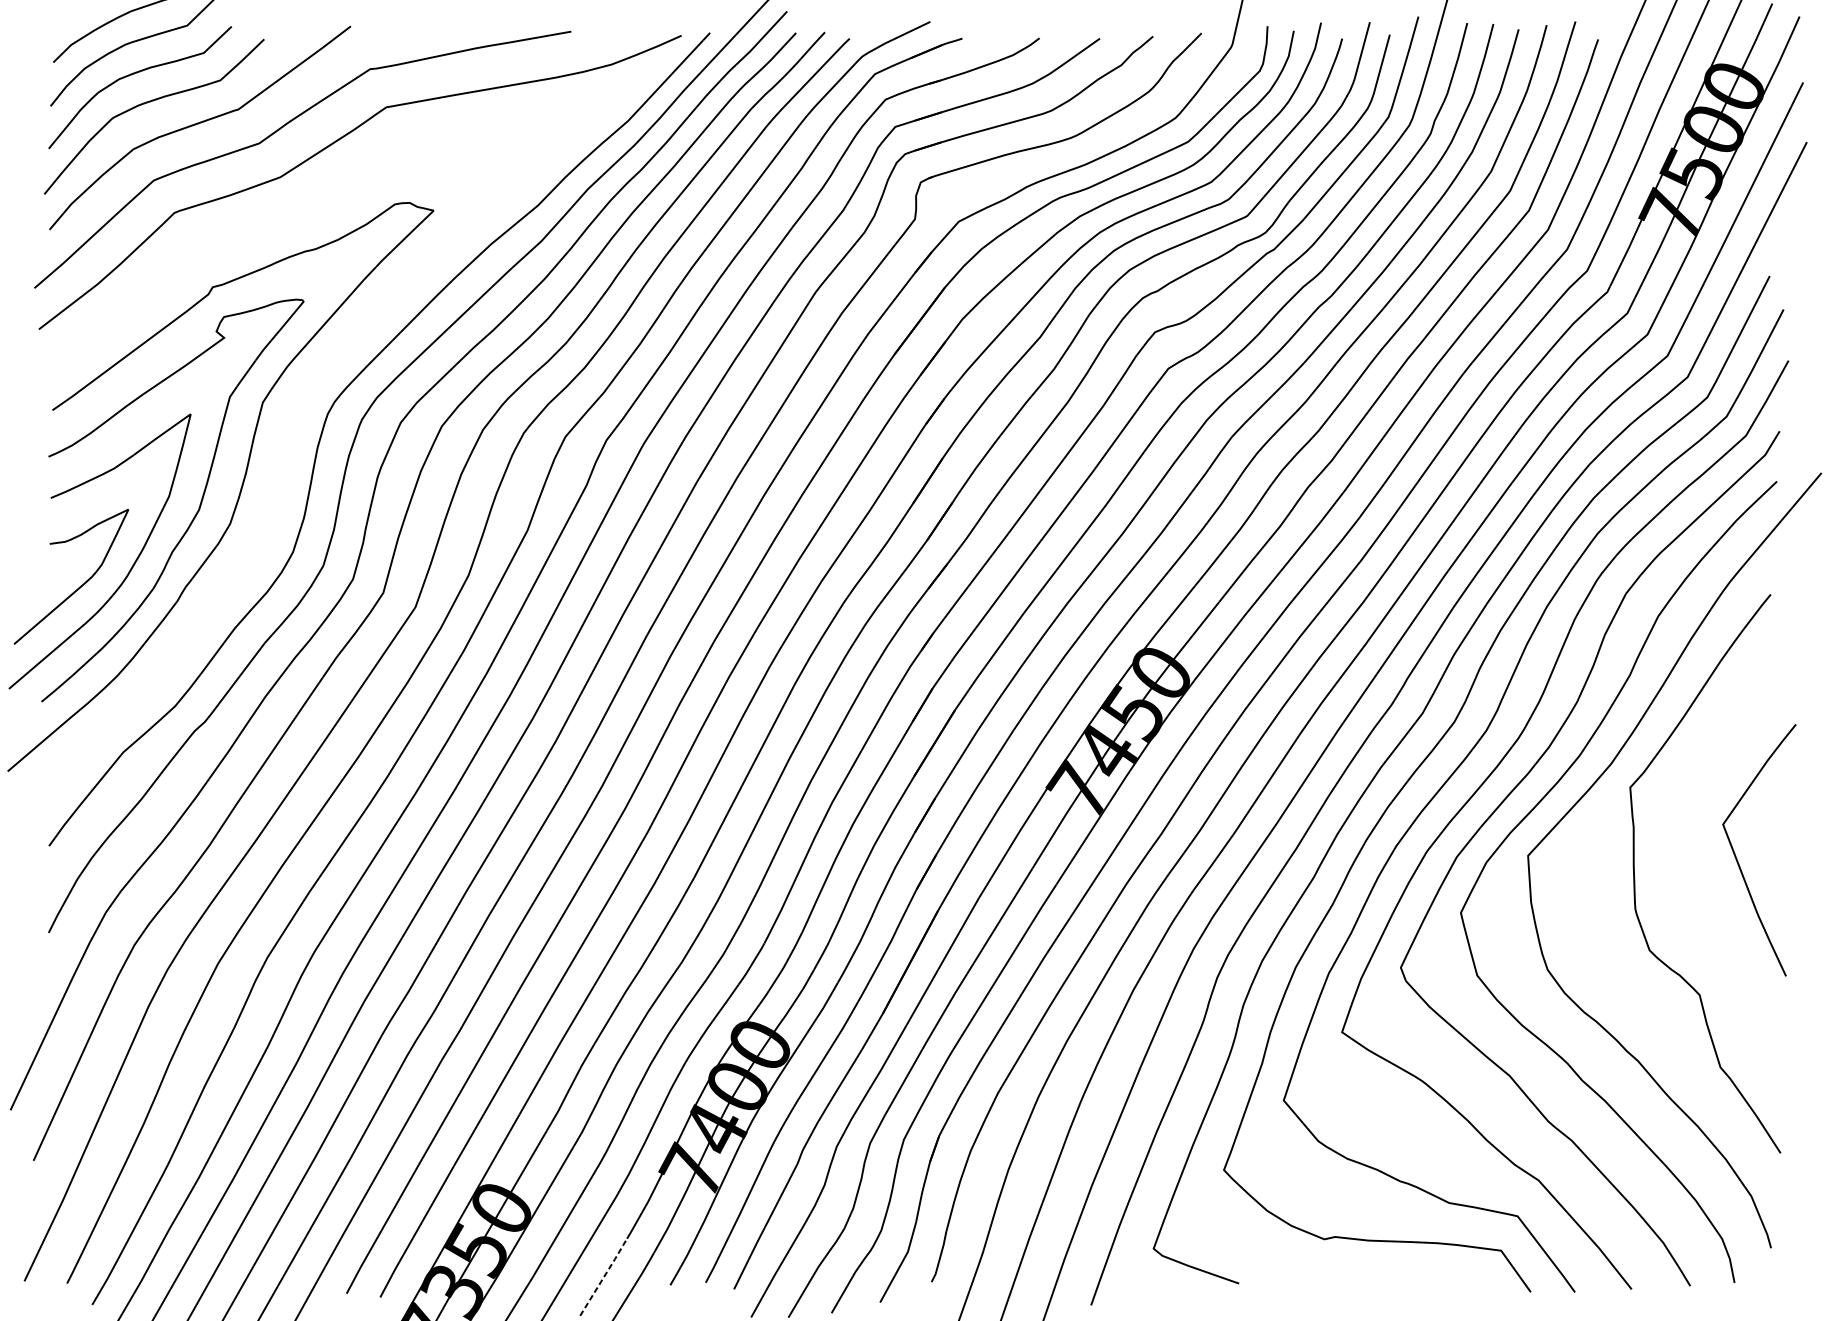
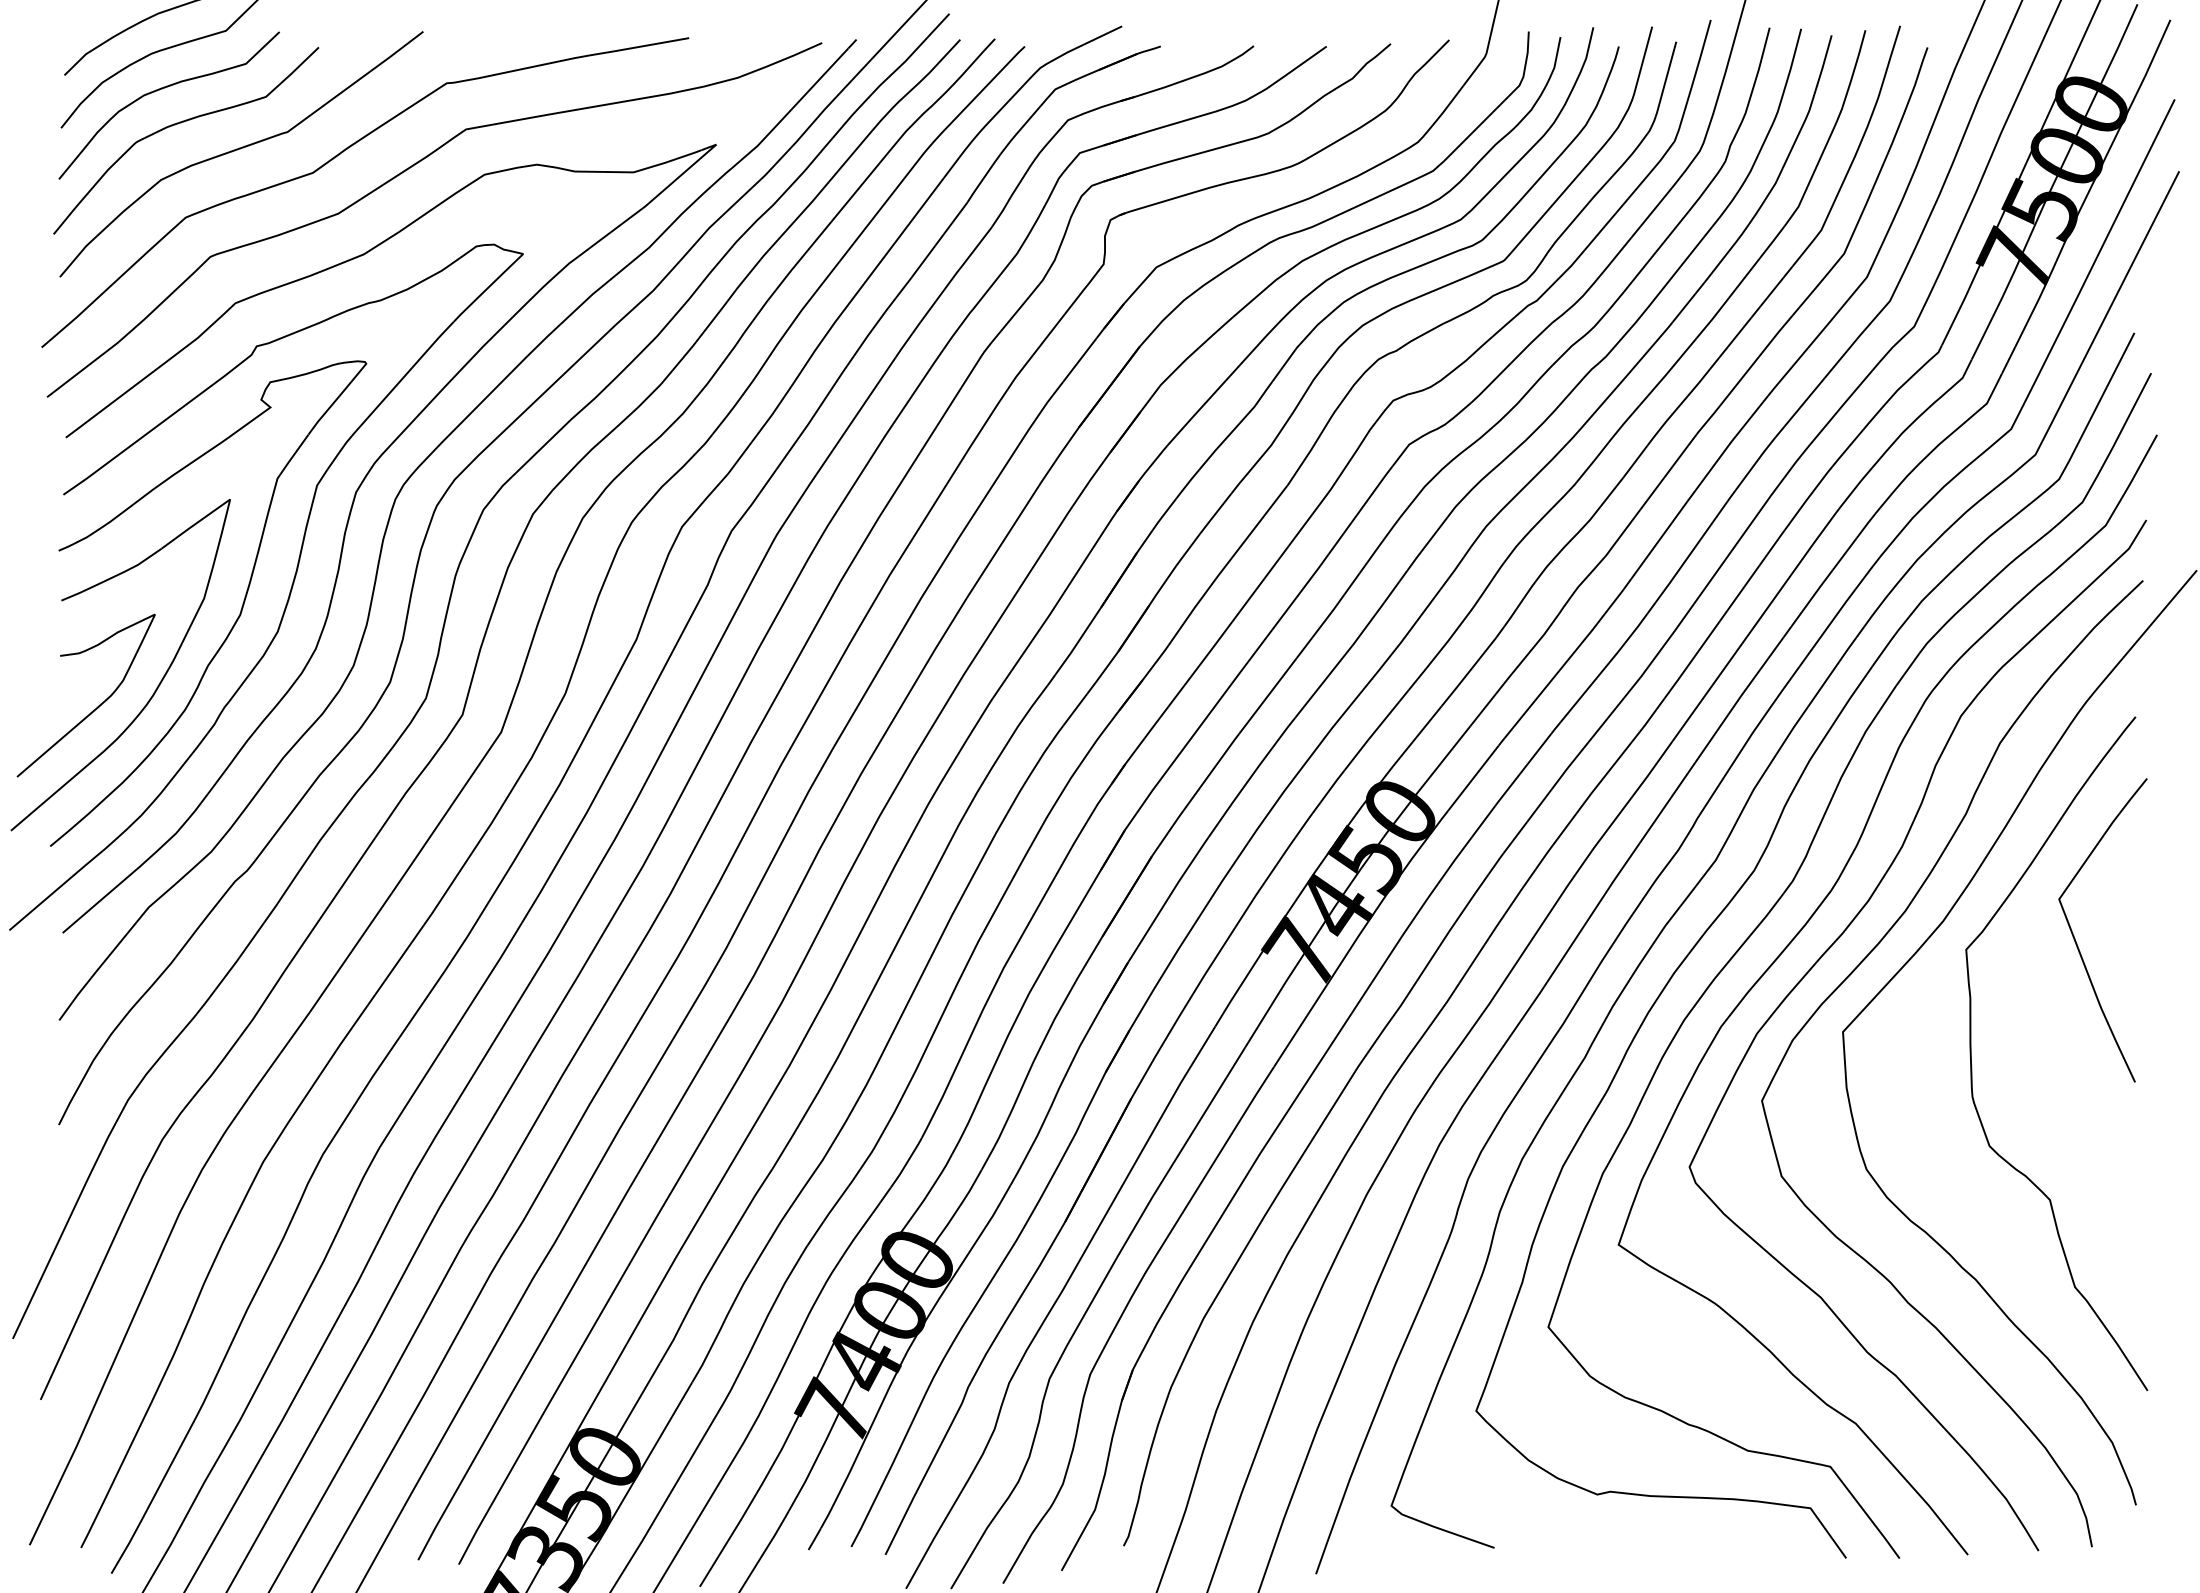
part: (288, 438) -> (347, 528), added
curve: (1736, 857) -> (2075, 938), moved
line: (604, 1276) -> (729, 1539), dashed -> solid

